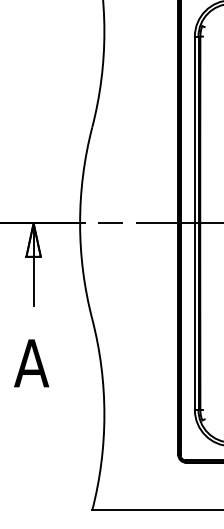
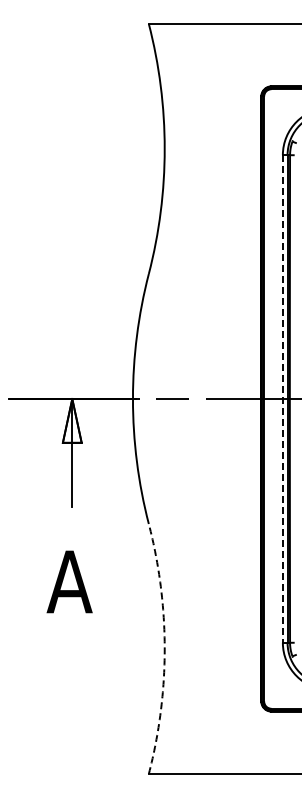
line: (194, 222) -> (282, 398), solid -> dashed
arc: (104, 415) -> (164, 649), solid -> dashed

